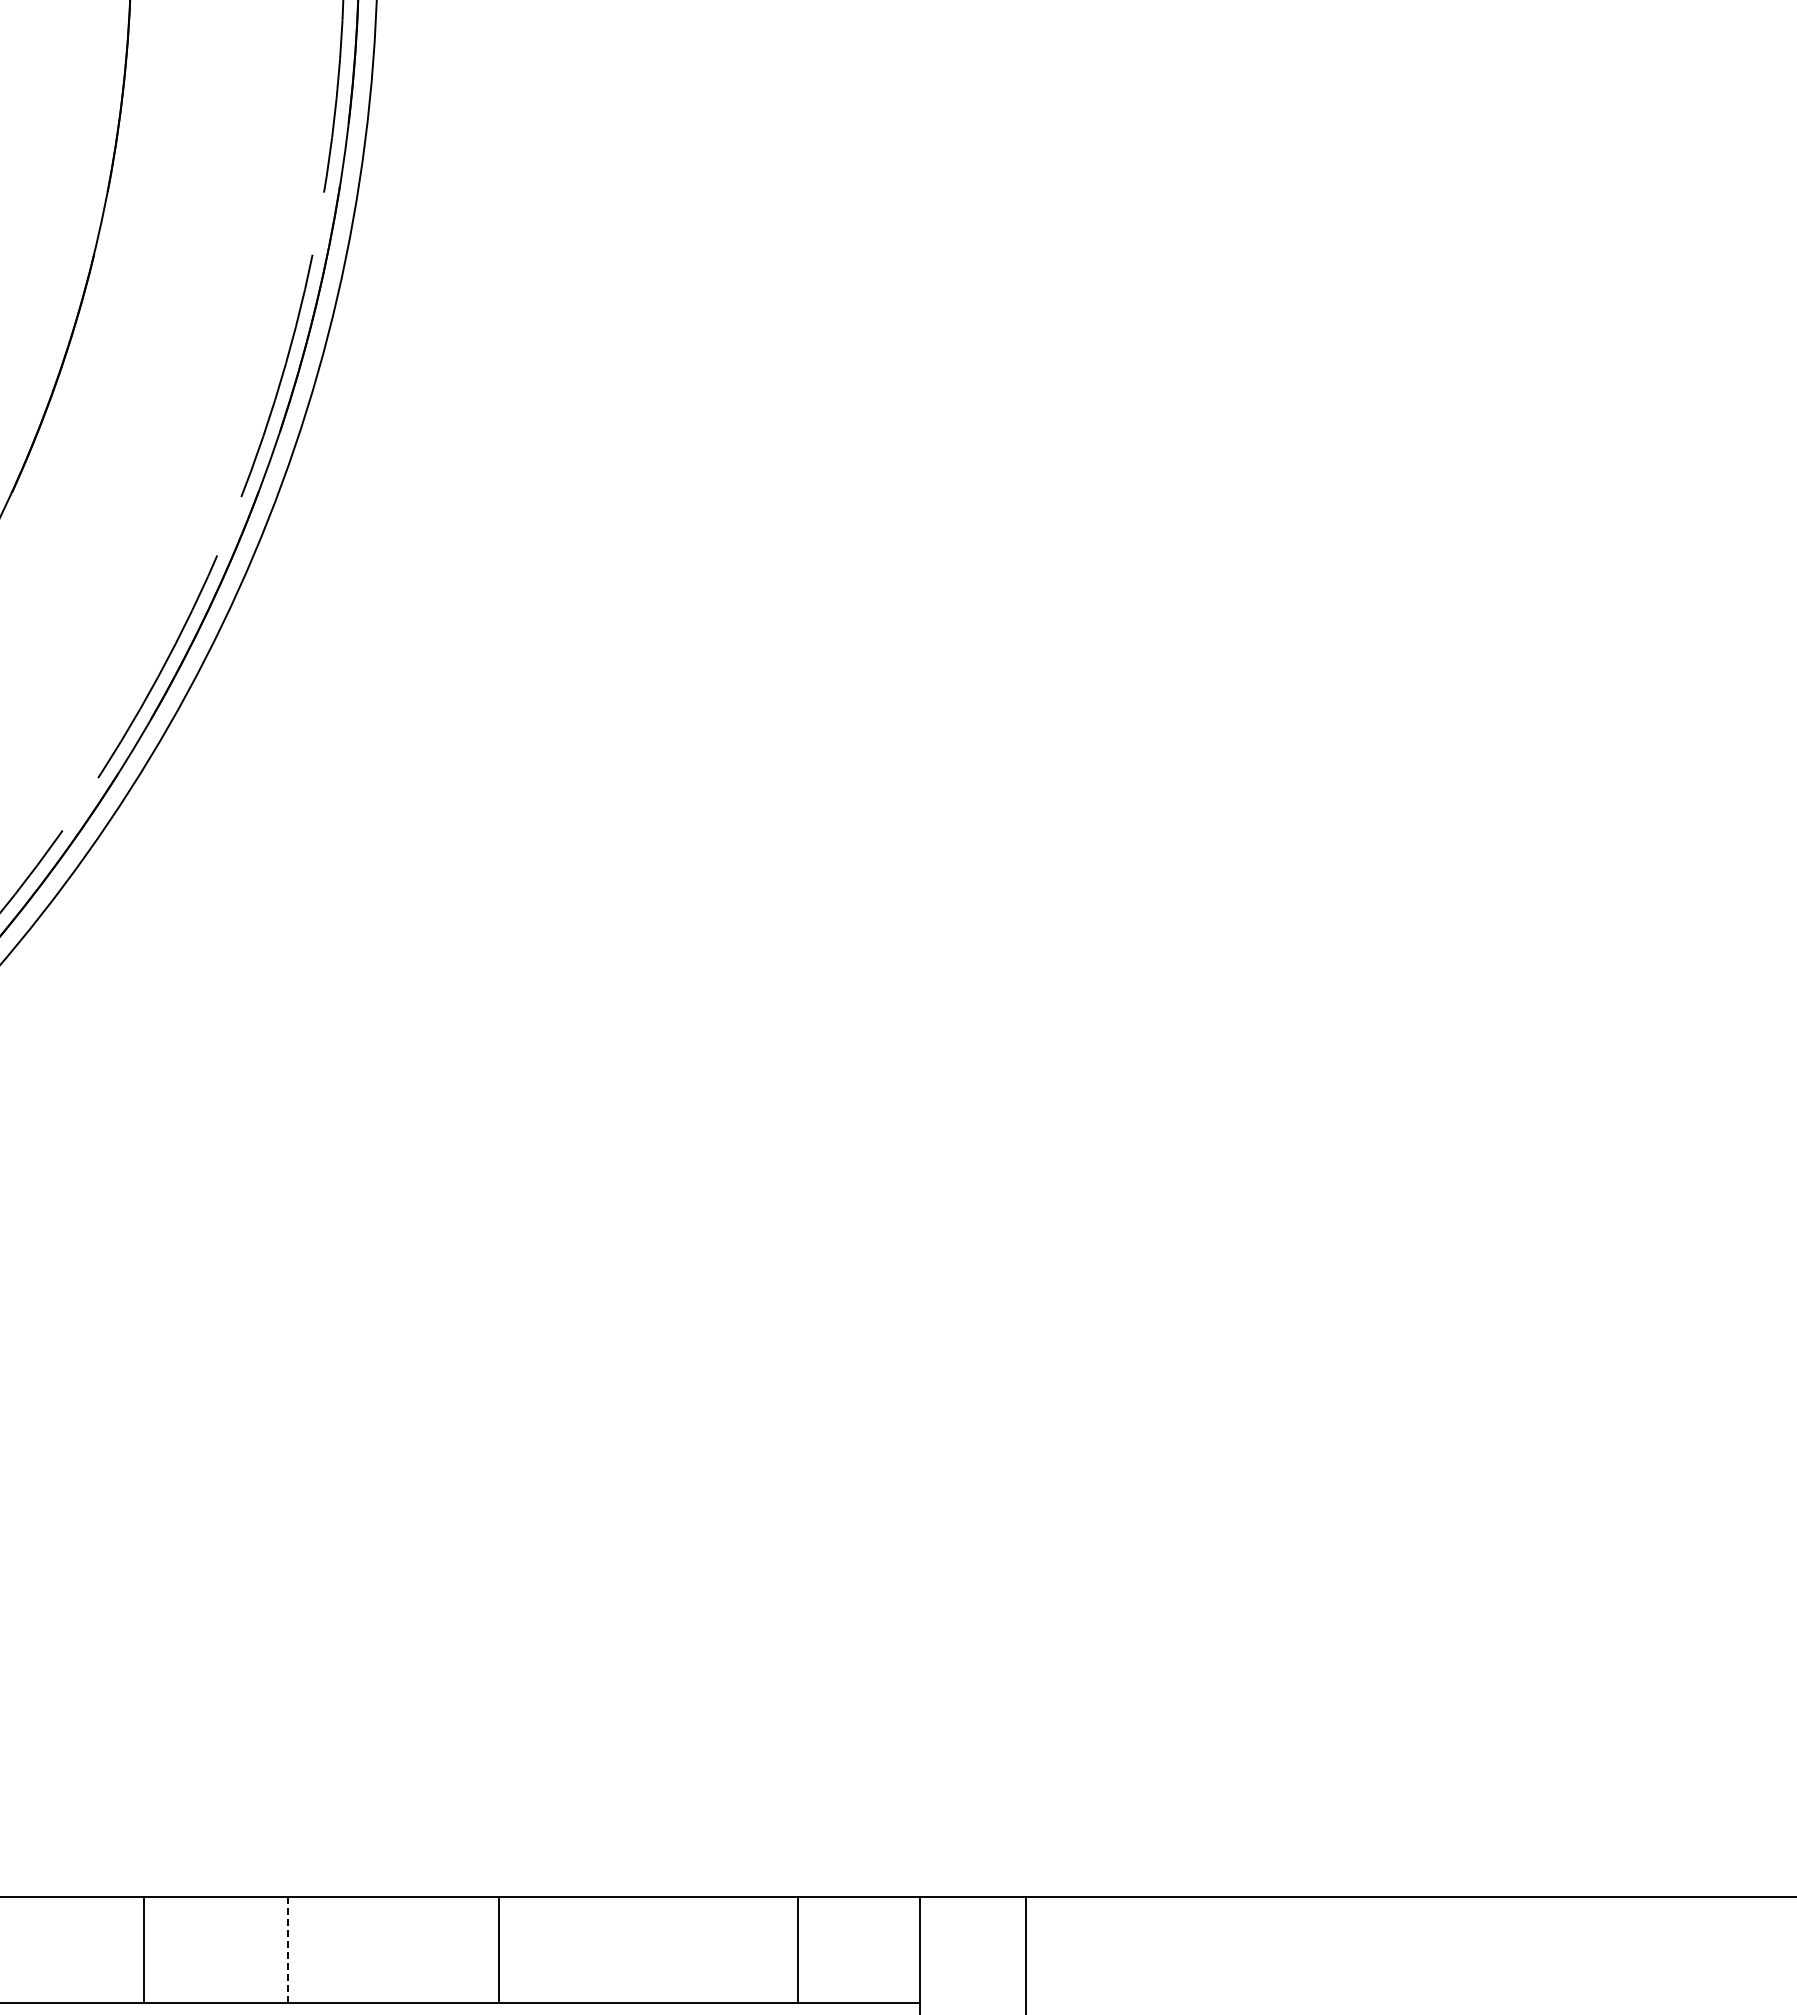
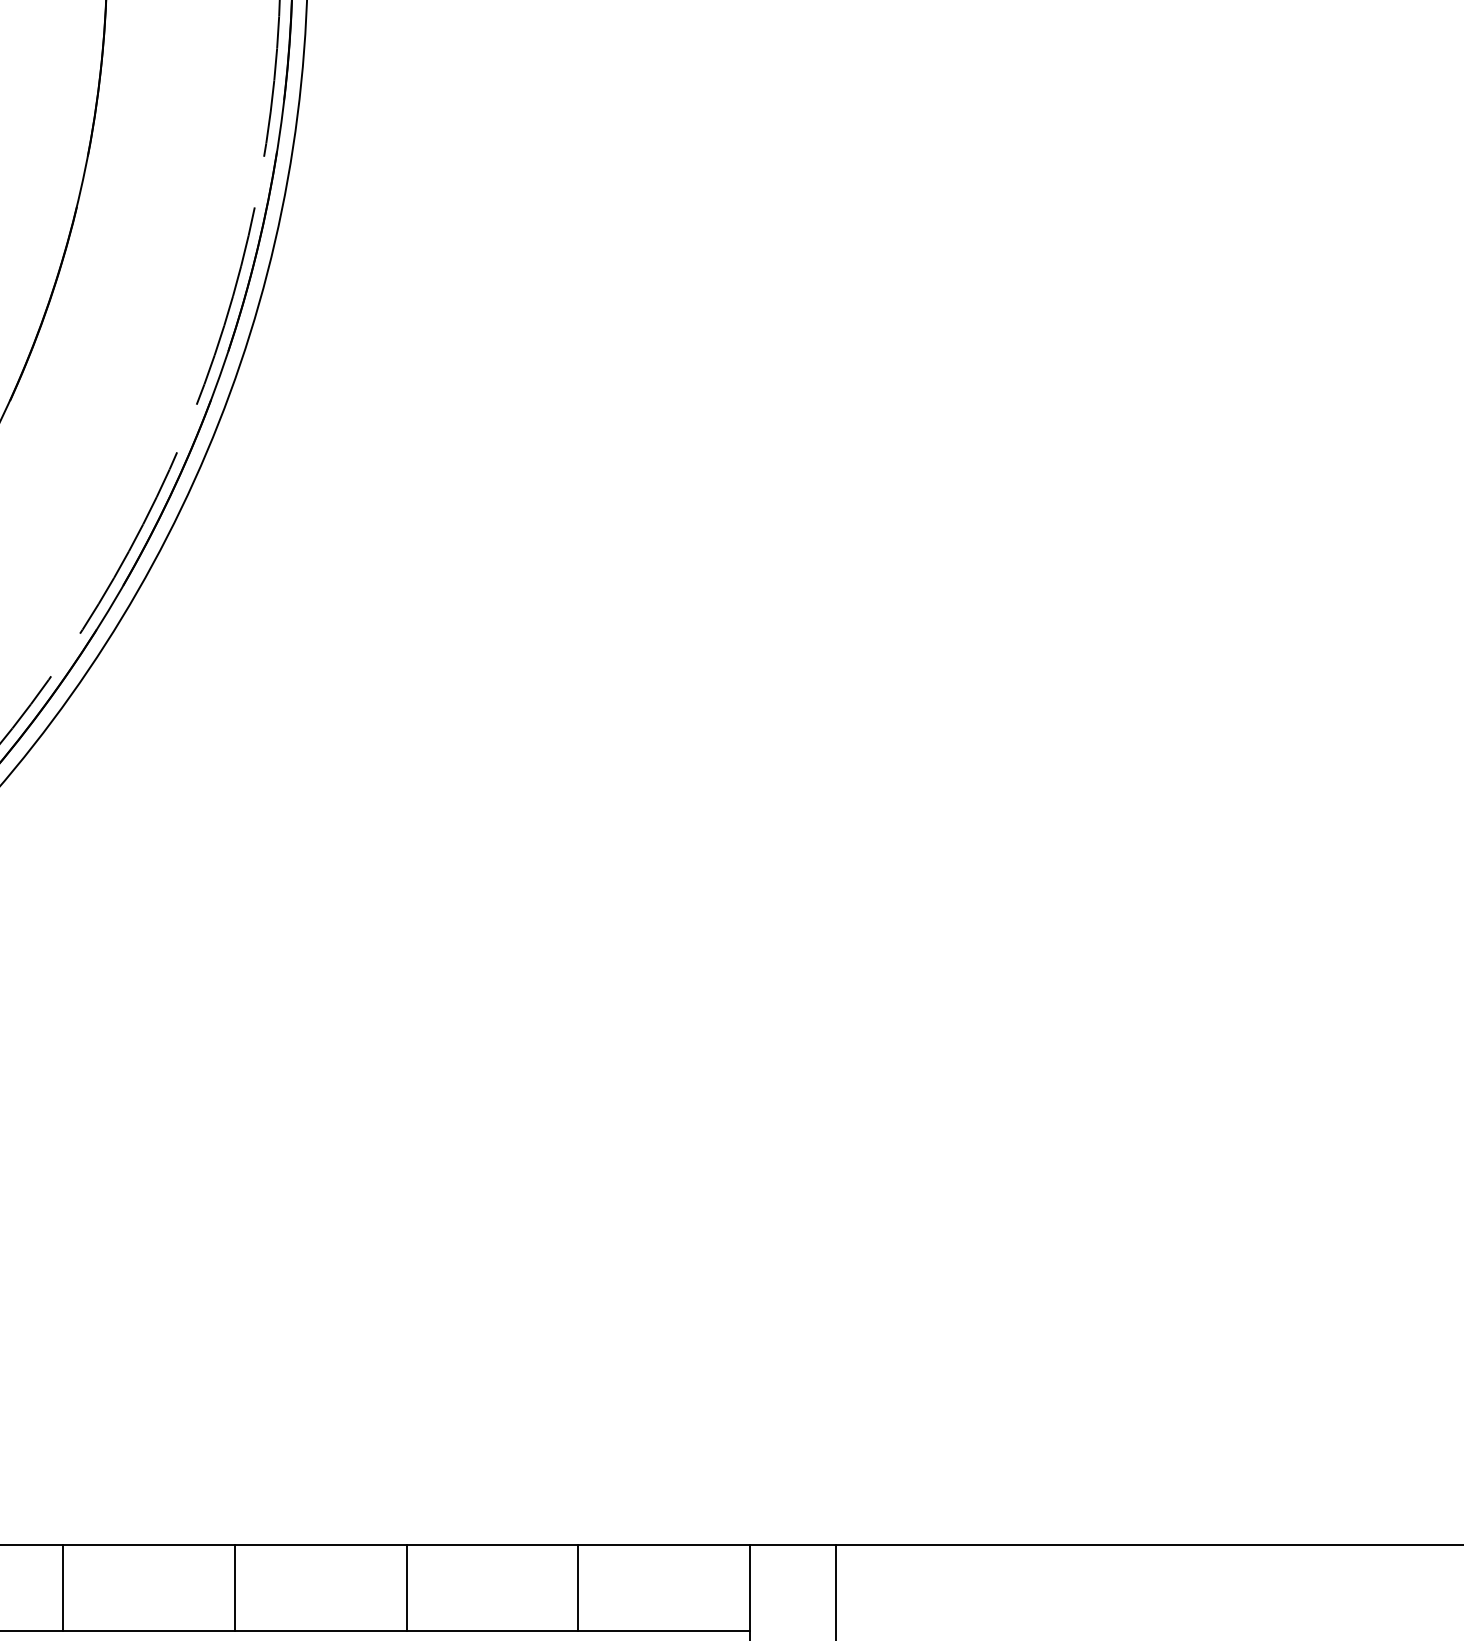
line: (143, 1949) -> (63, 1587), moved
line: (288, 1949) -> (235, 1587), dashed -> solid
line: (797, 1949) -> (578, 1587), moved

